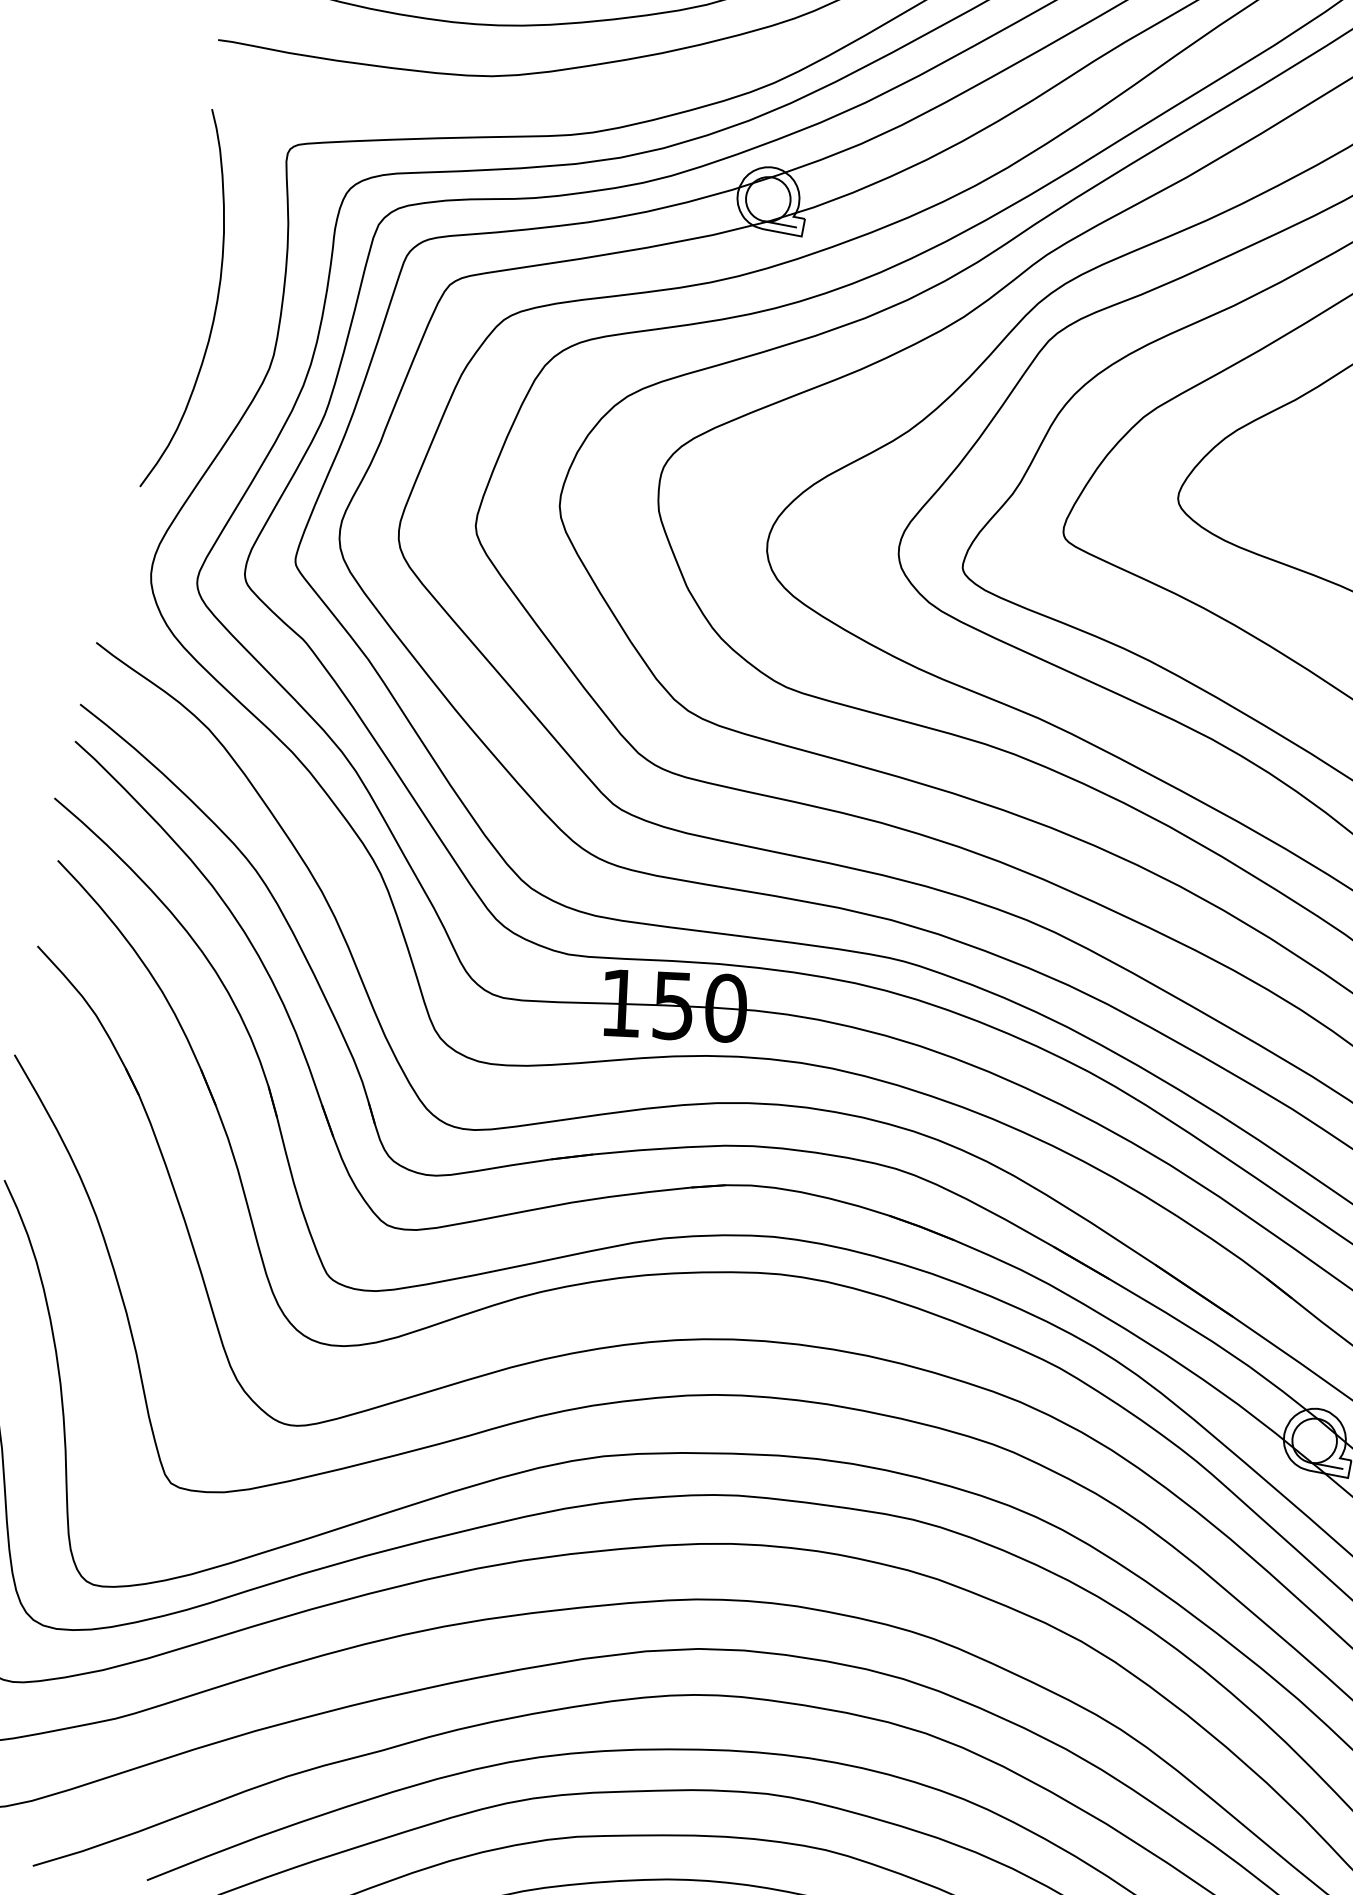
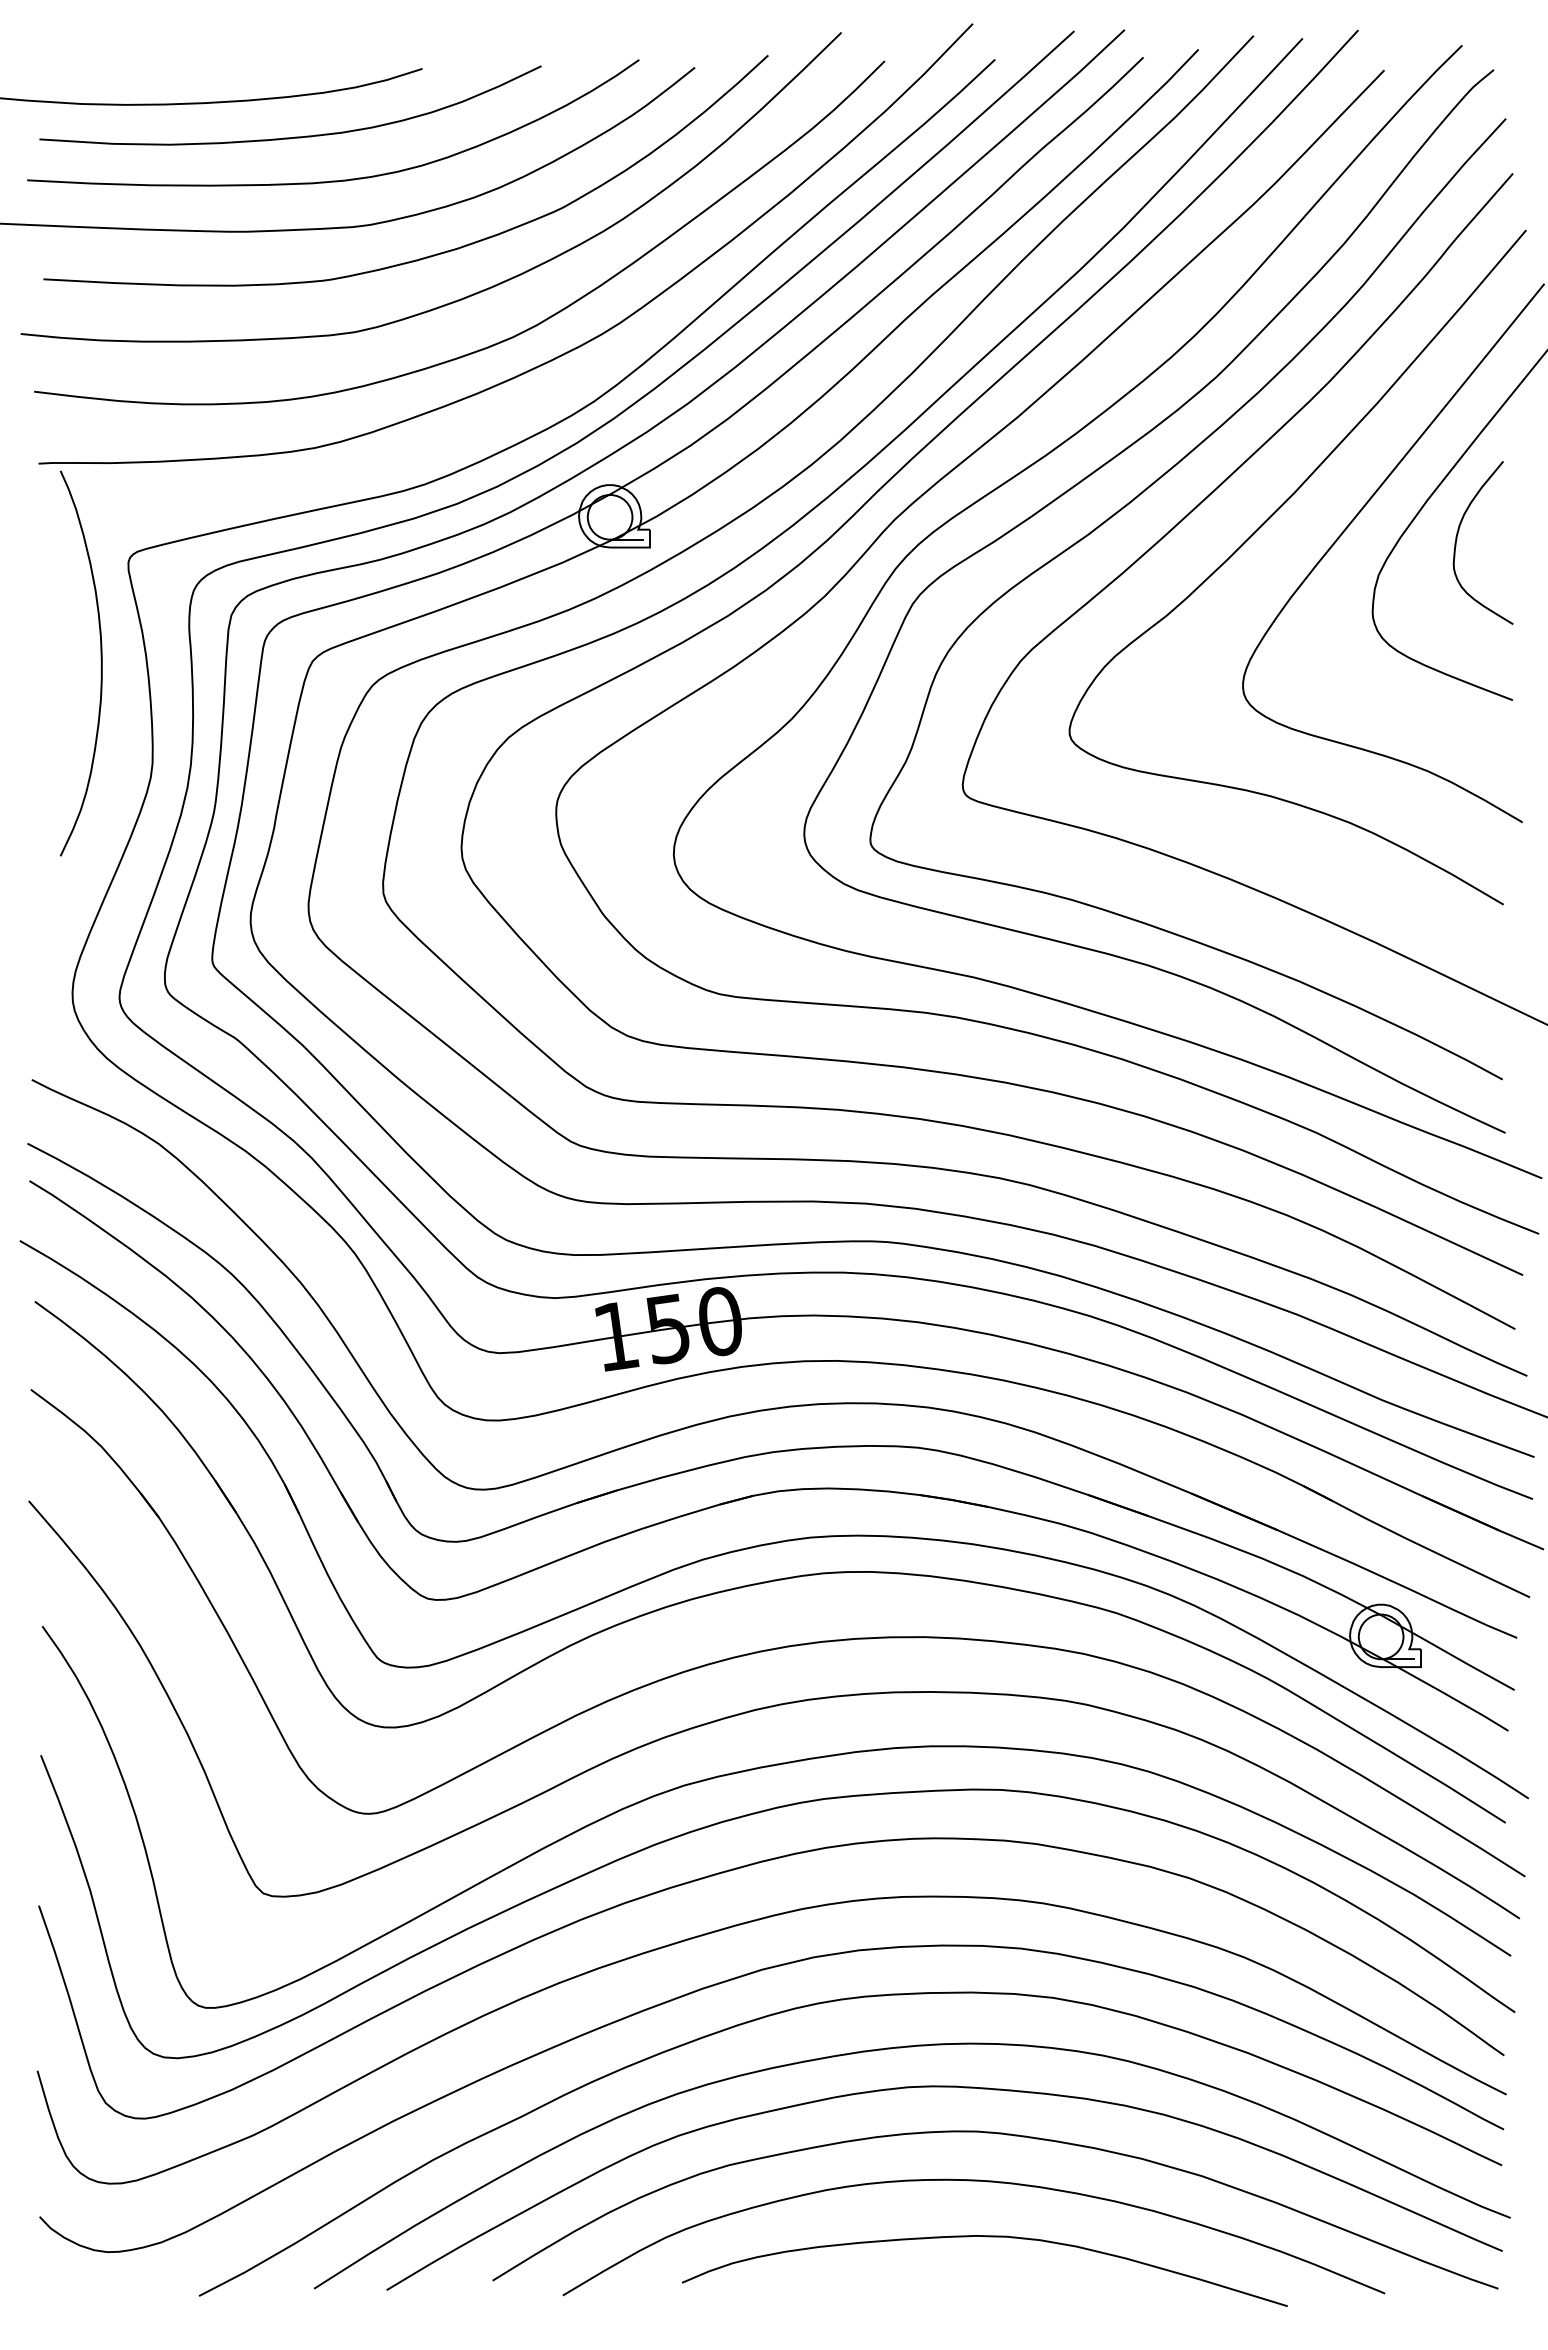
curve: (215, 305) -> (100, 663), moved

